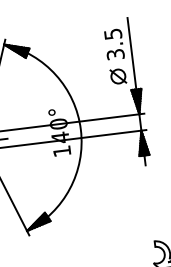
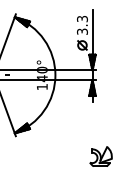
text: (111, 33) -> (81, 18), 3.5 -> 3.3

